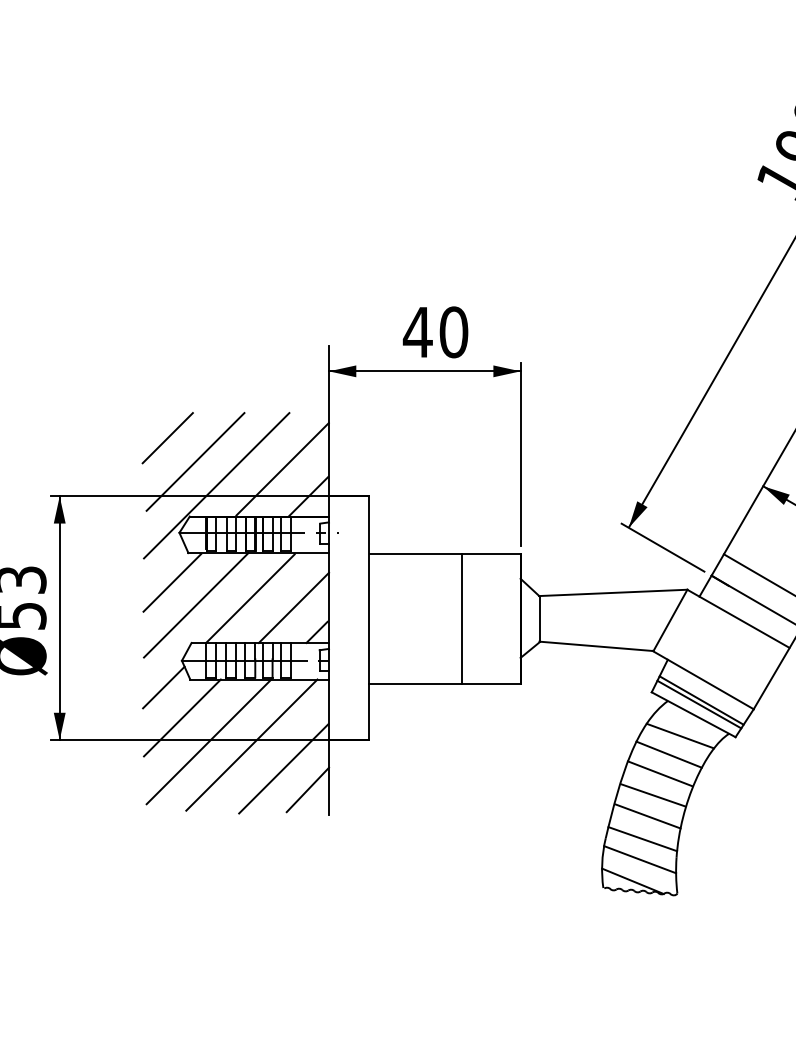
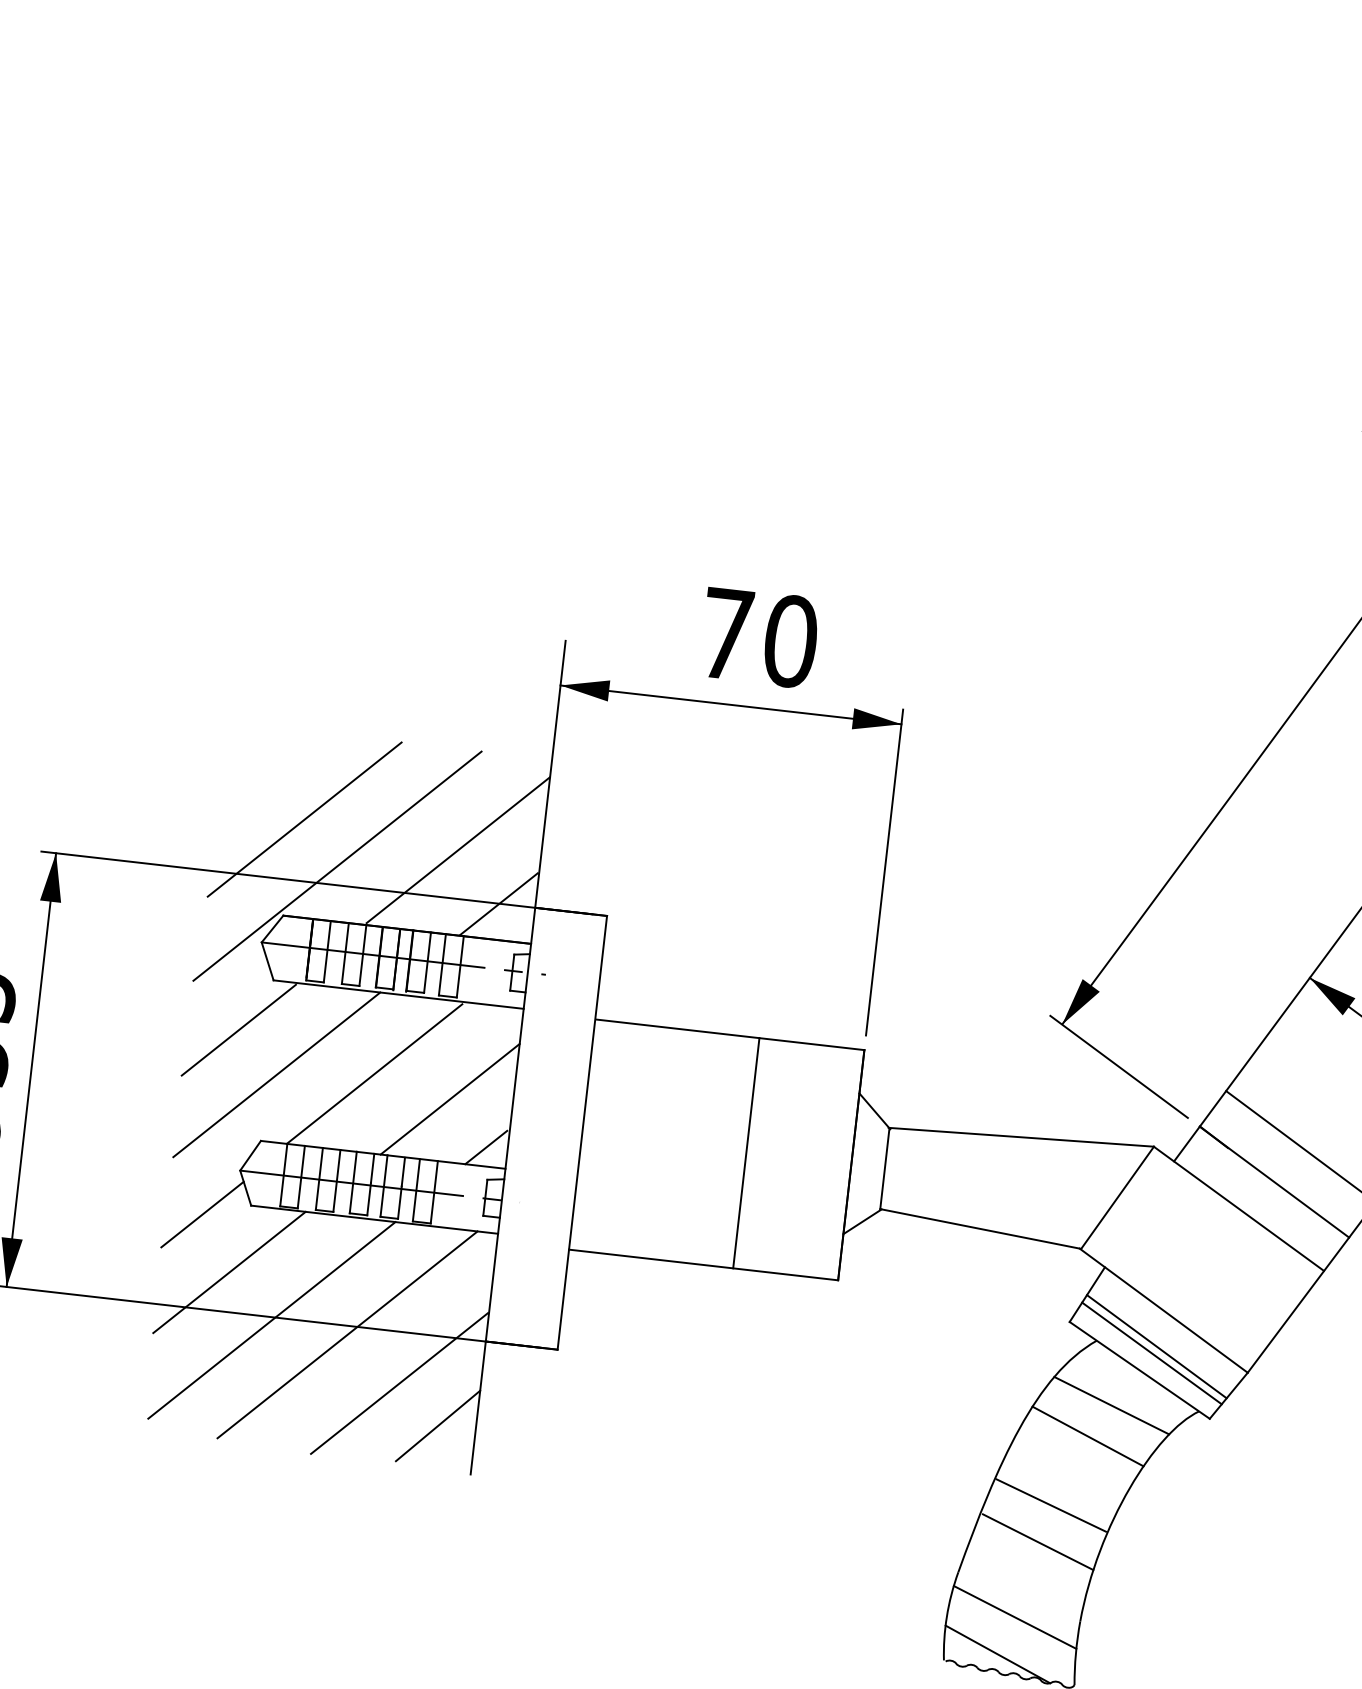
text: (417, 332) -> (725, 634), 40 -> 70
line: (167, 438) -> (259, 772), removed
line: (659, 773) -> (1067, 1467), removed
line: (642, 839) -> (1023, 1581), removed

